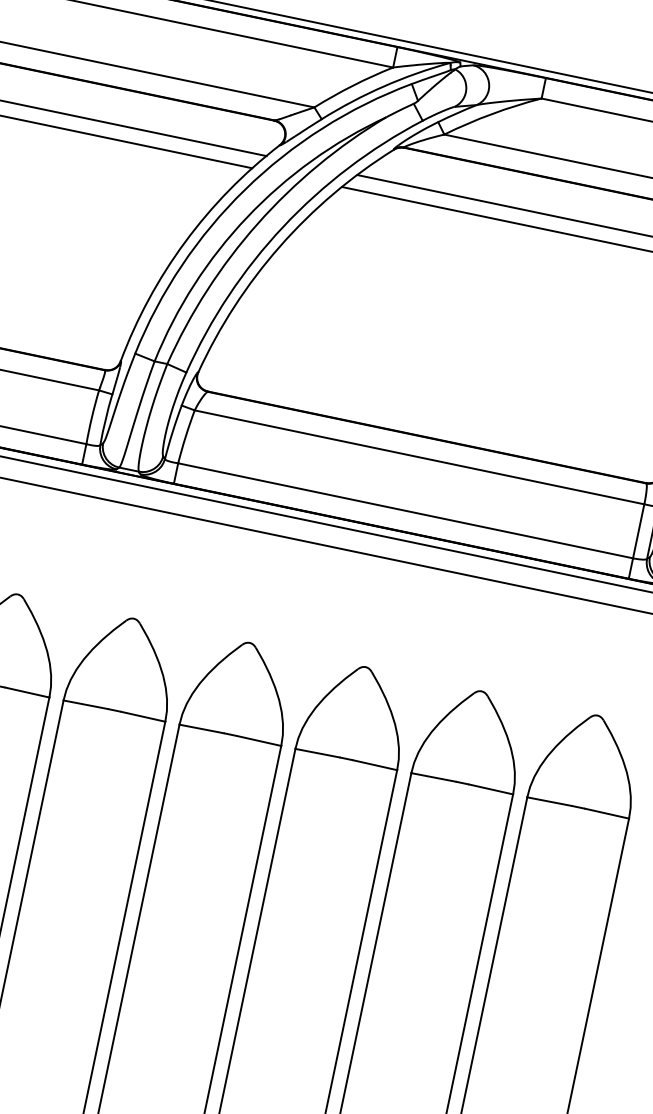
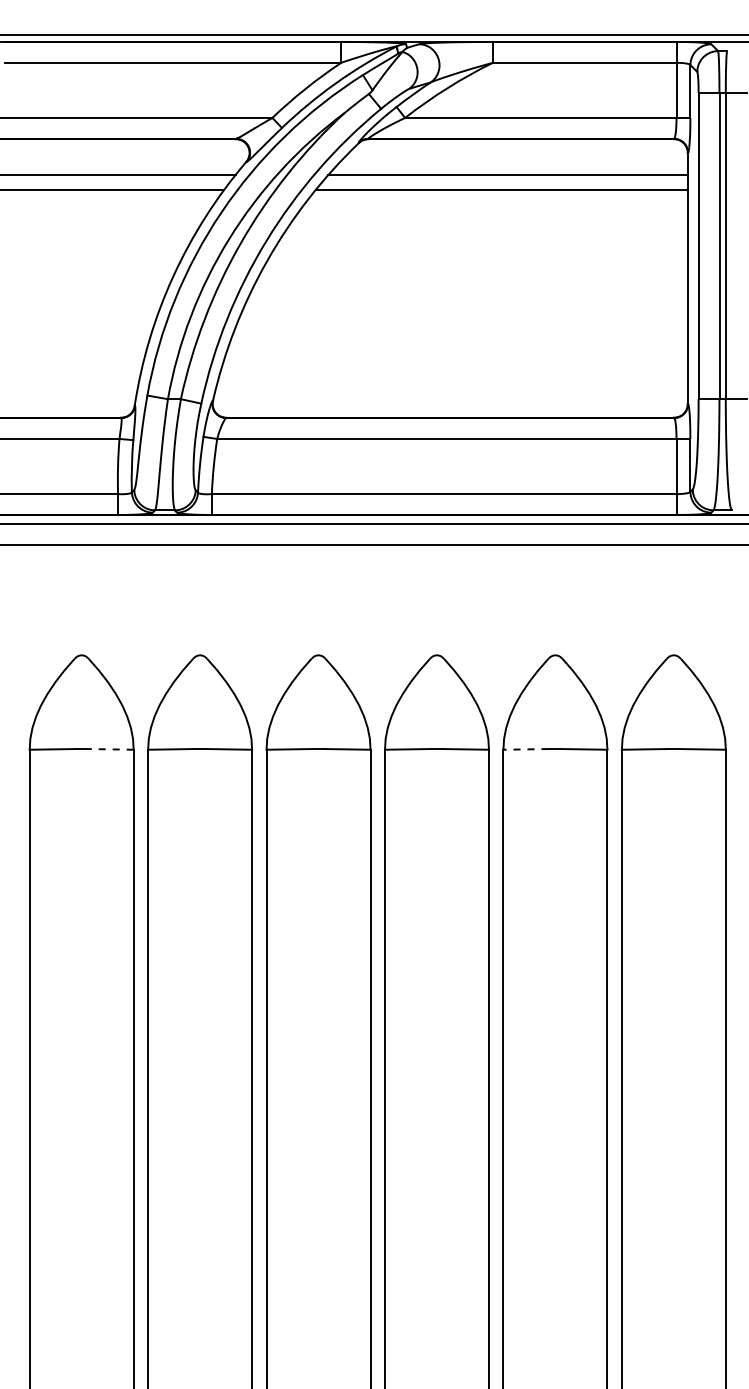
line: (27, 692) -> (111, 749), solid -> dashed
line: (433, 777) -> (525, 749), solid -> dashed

